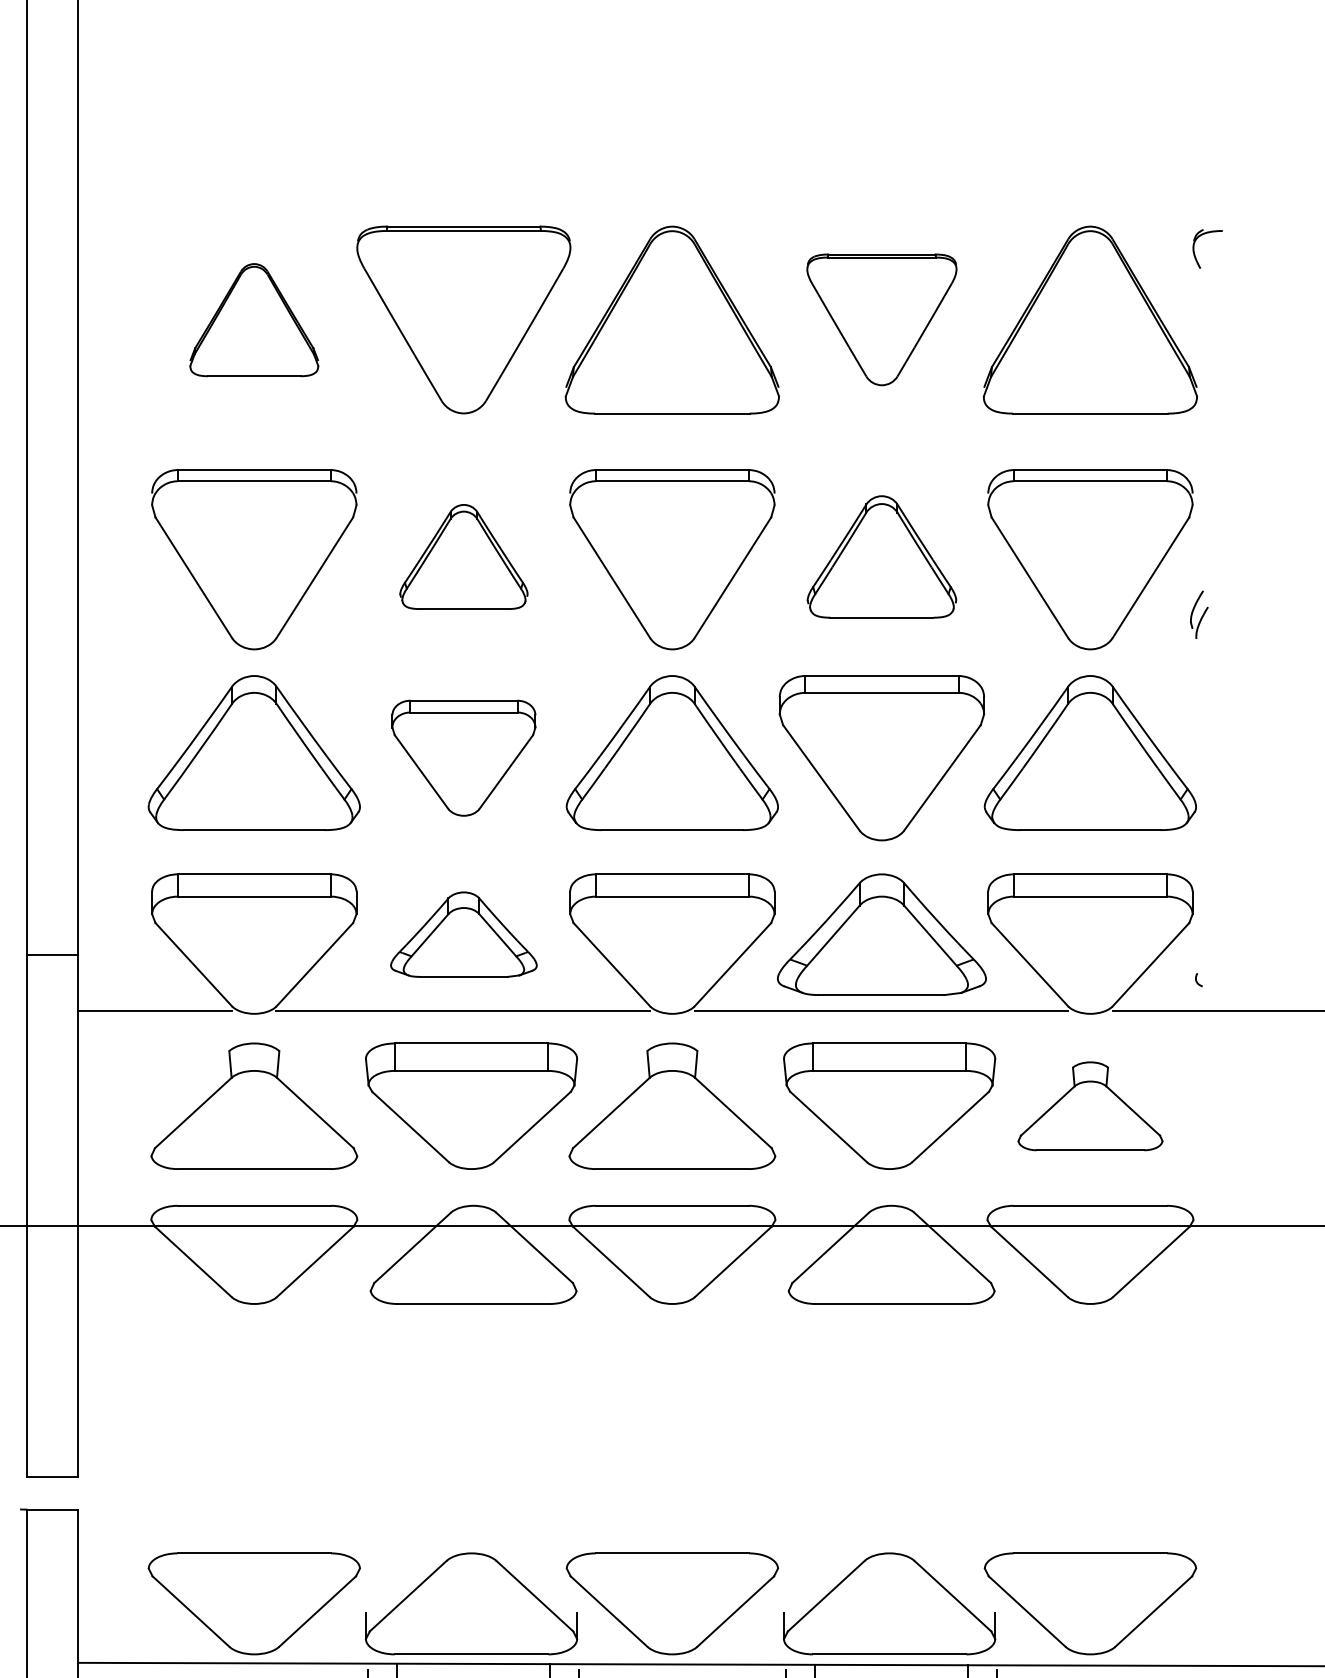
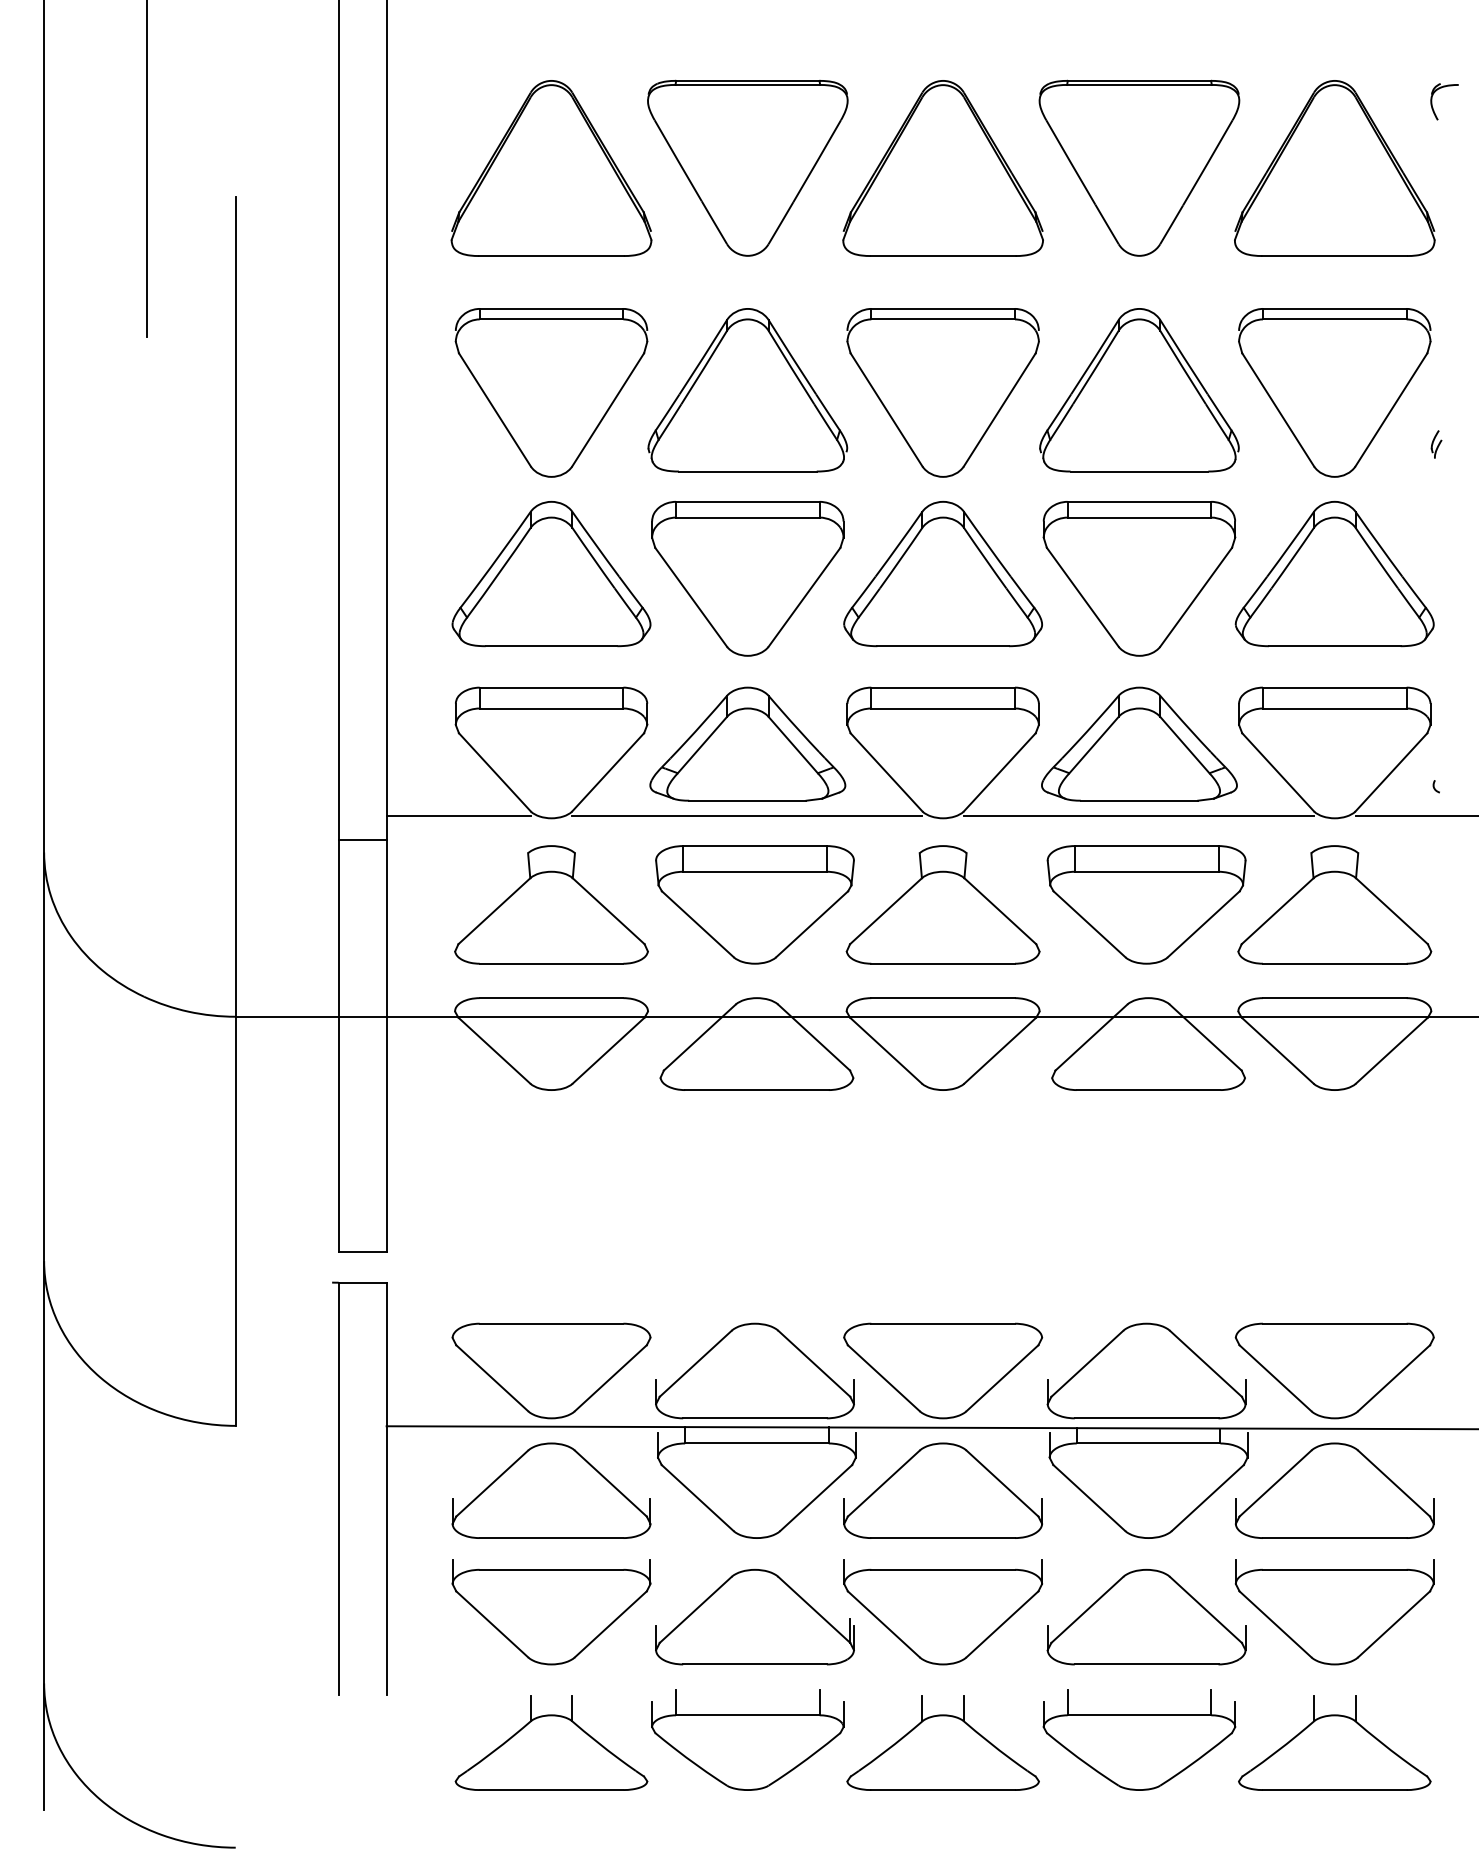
part: (881, 319) -> (1139, 167), size x1.43
part: (254, 320) -> (551, 168), size x1.67
part: (463, 557) -> (747, 390), size x1.67
part: (881, 557) -> (1139, 390), size x1.43
part: (1199, 614) -> (1436, 444), size x0.62
part: (463, 757) -> (747, 578), size x1.43
part: (463, 933) -> (747, 743), size x1.43
line: (52, 954) -> (362, 839), moved
part: (1090, 1105) -> (1334, 904), size x1.43

